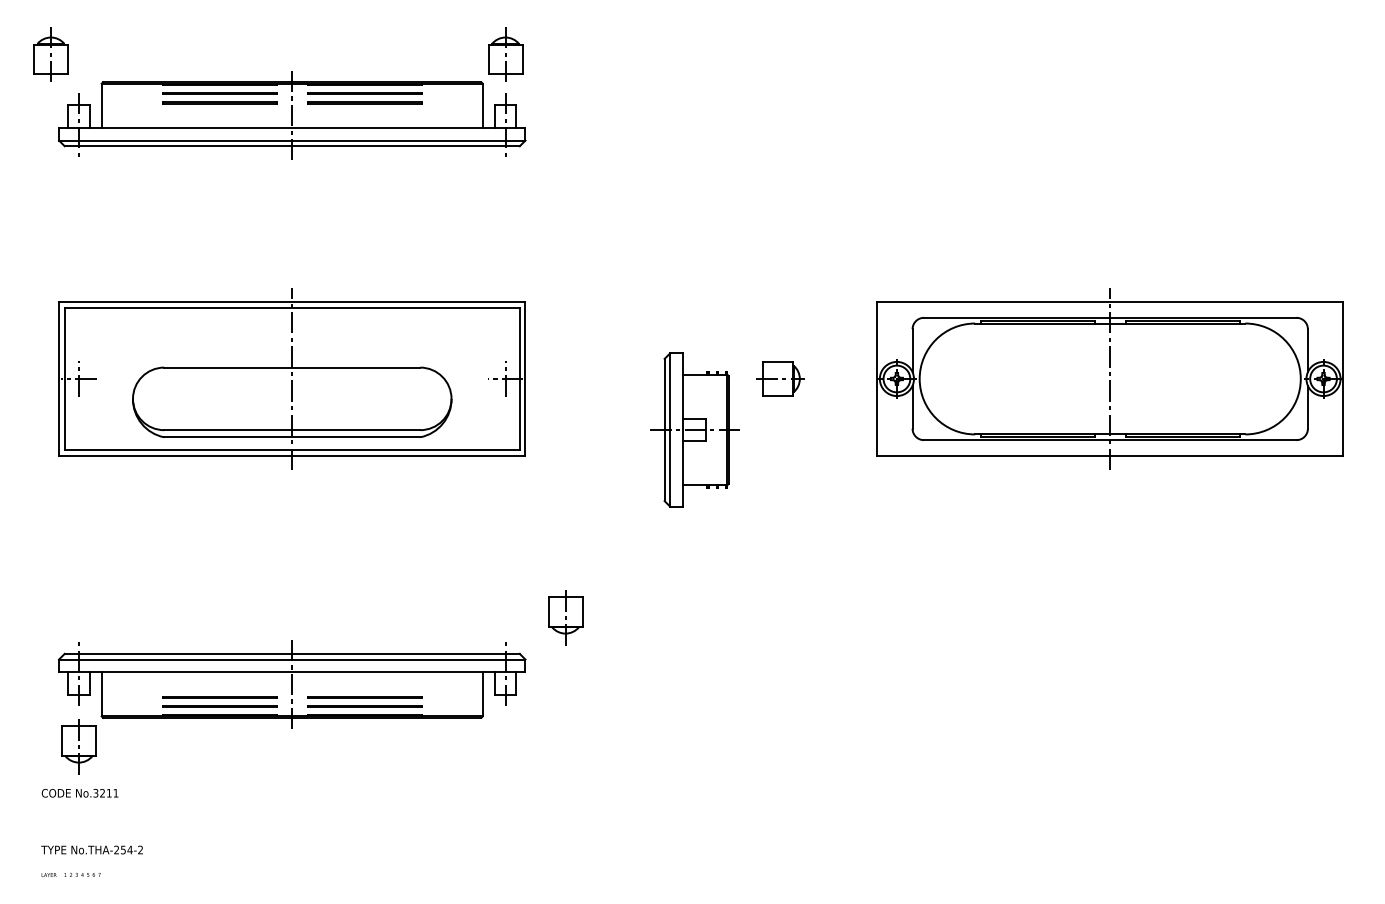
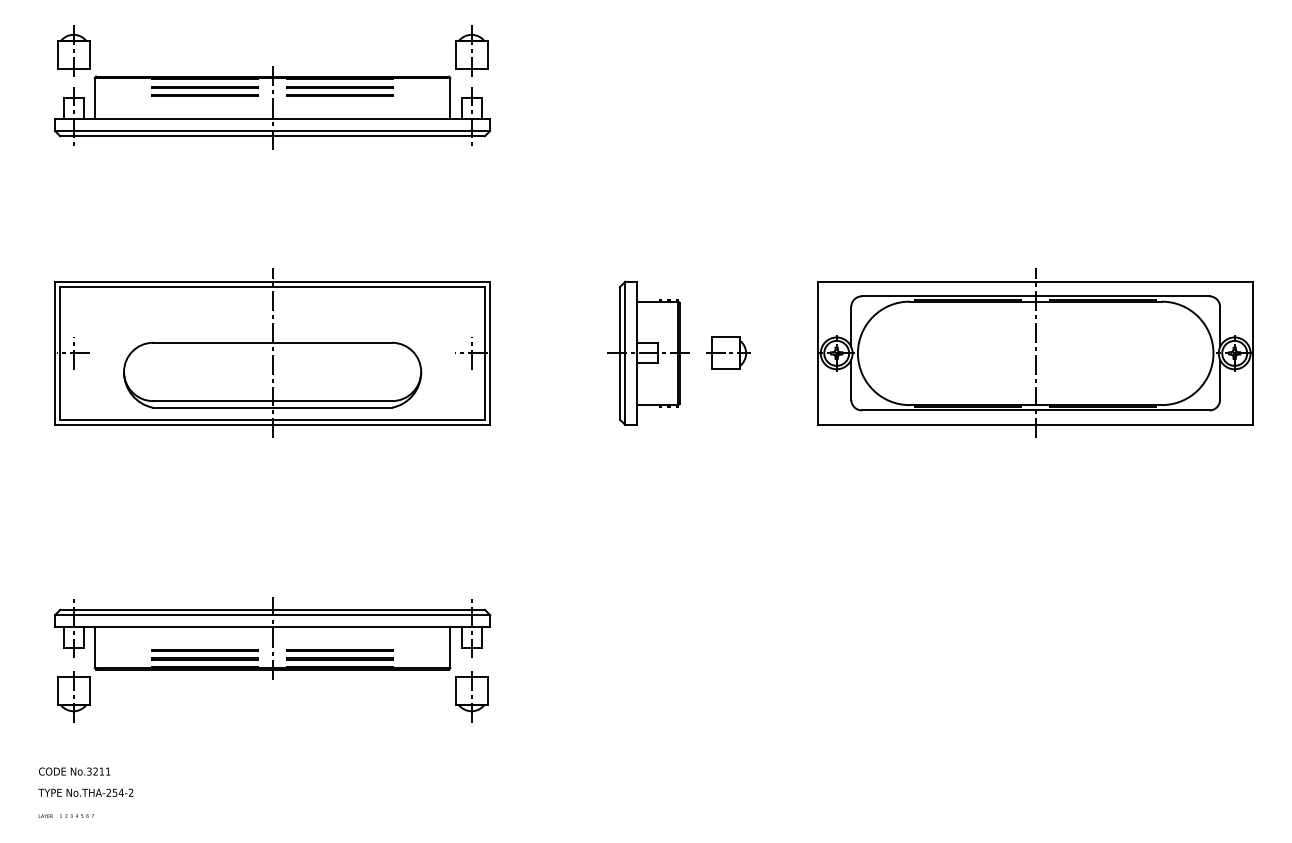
part: (50, 54) -> (73, 50), moved
part: (694, 429) -> (647, 352), moved
part: (565, 617) -> (471, 696), moved
text: (79, 793) -> (74, 771), moved

